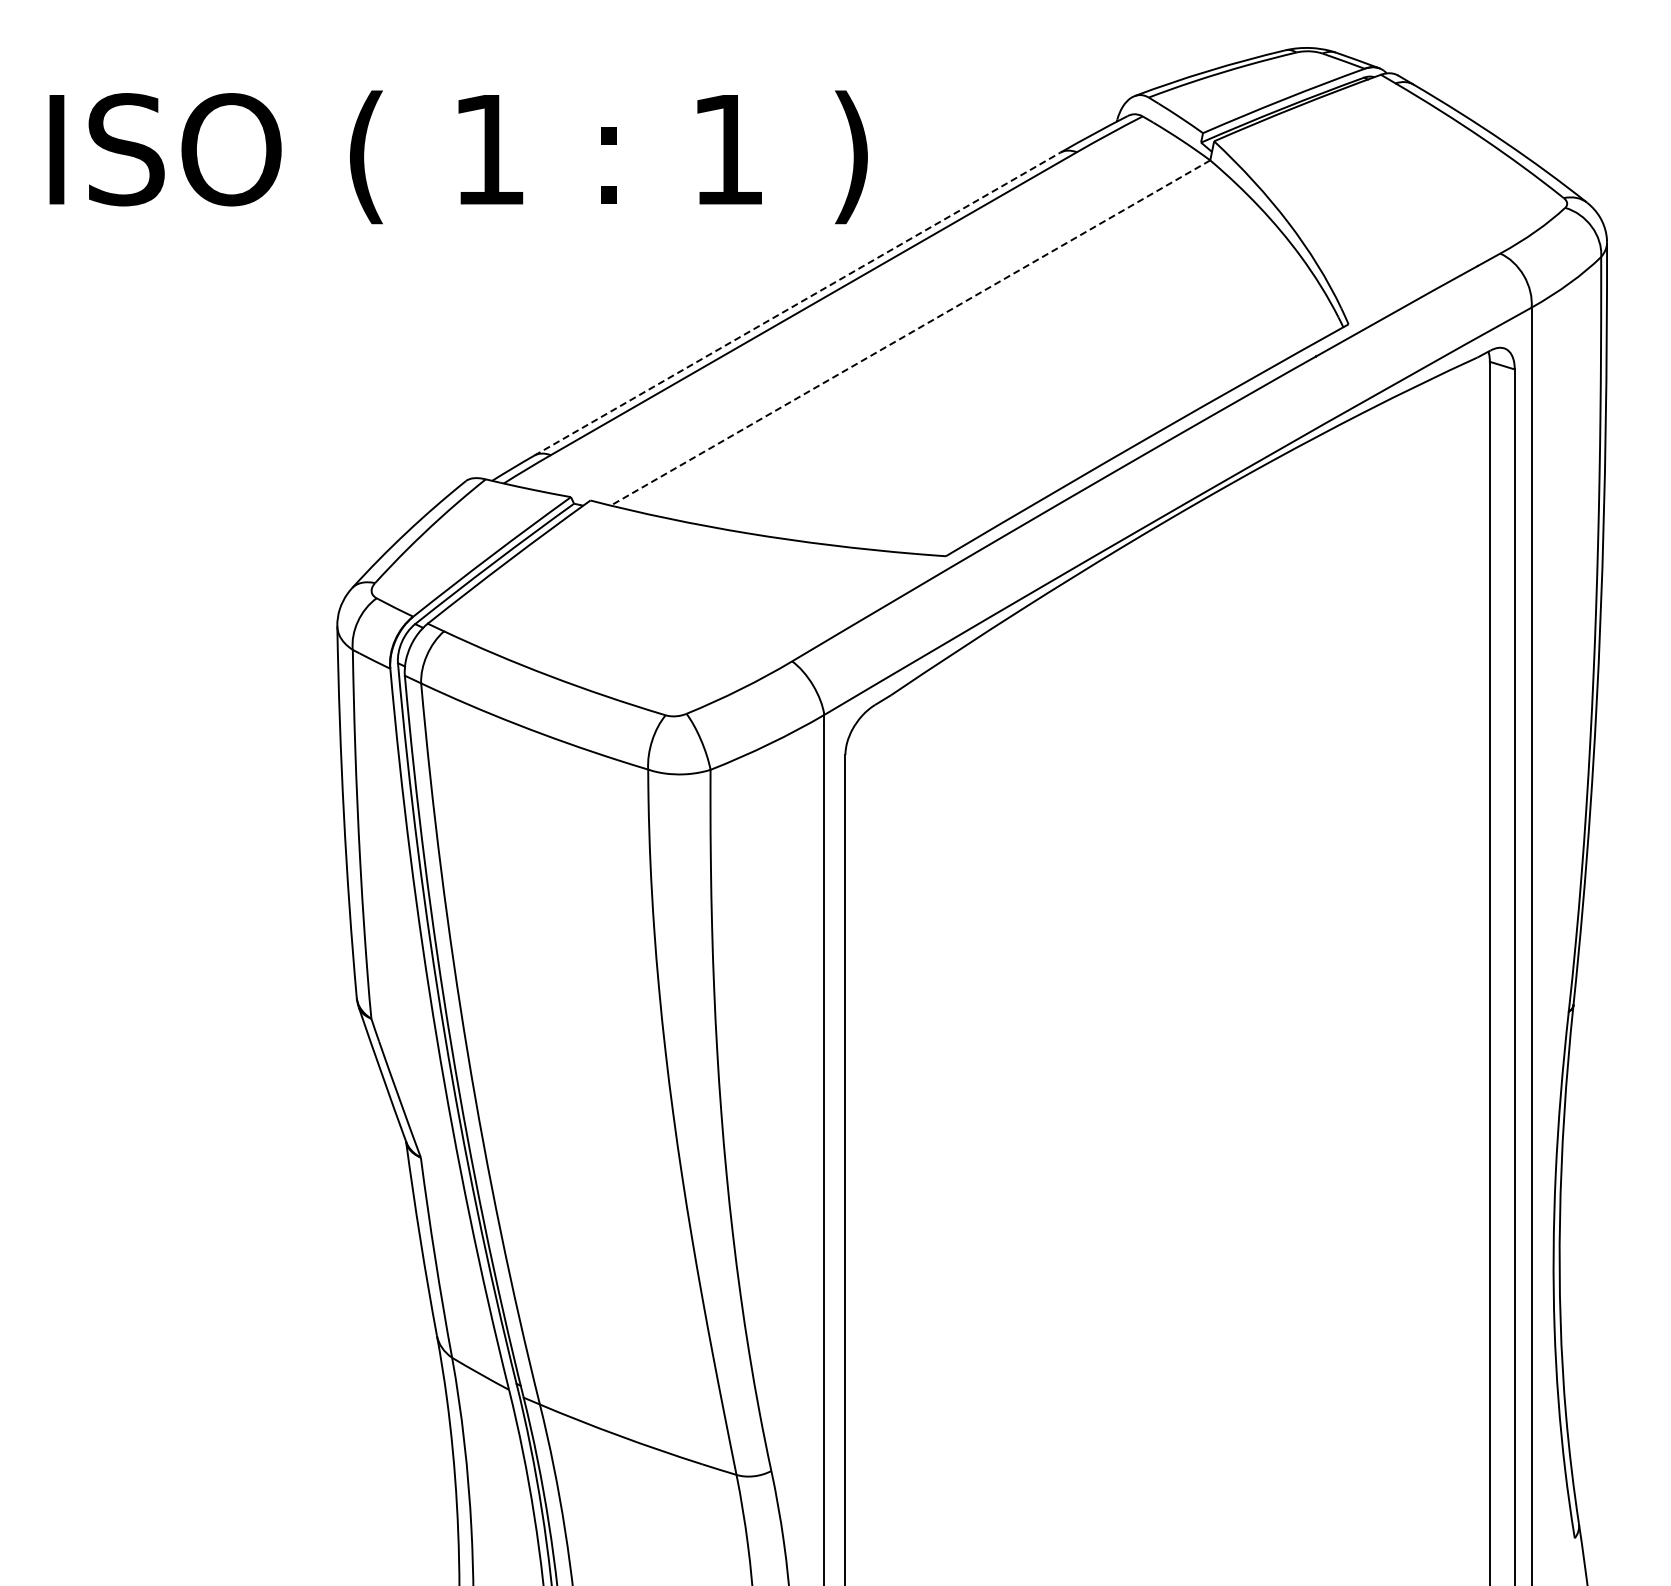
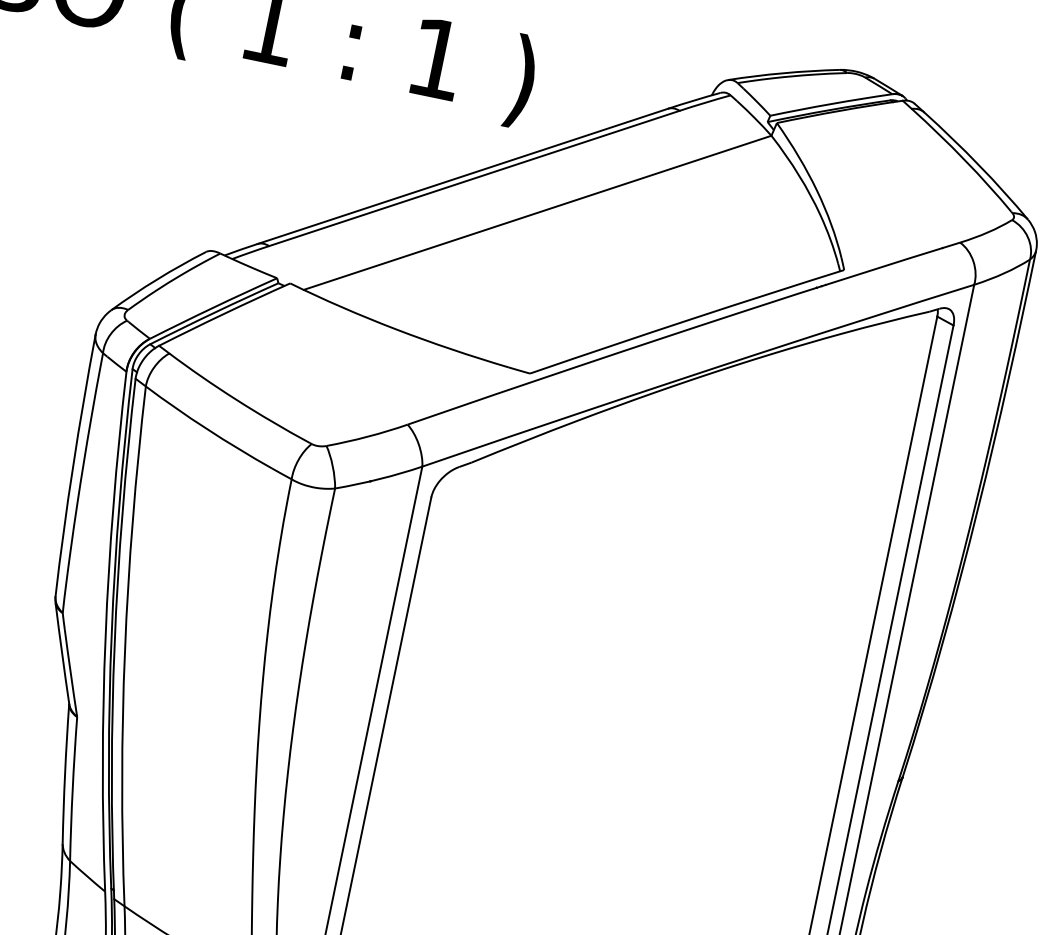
line: (797, 304) -> (462, 176), dashed -> solid
line: (910, 333) -> (537, 213), dashed -> solid

